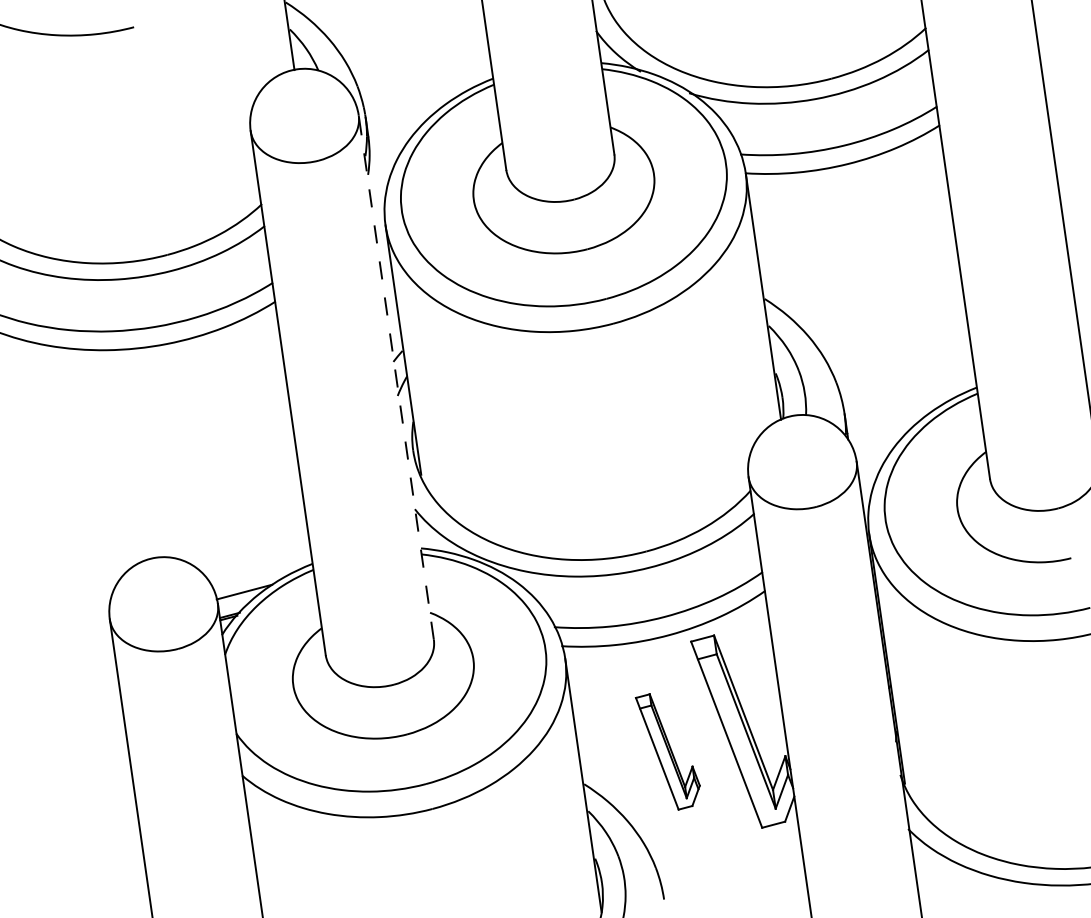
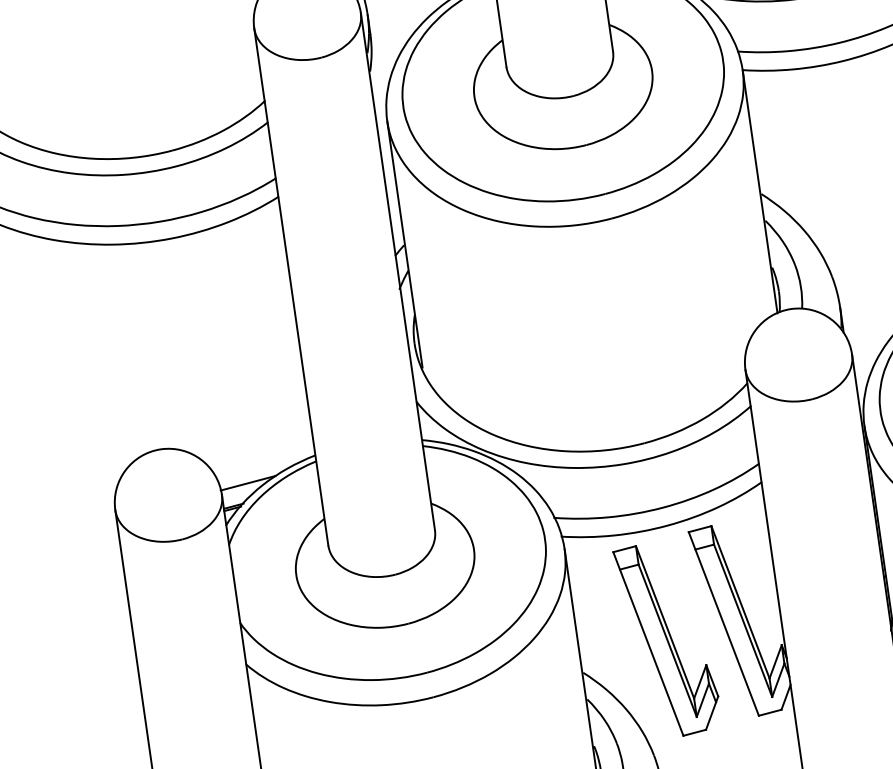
line: (396, 377) -> (398, 271), dashed -> solid
part: (667, 751) -> (665, 640), size x1.67

